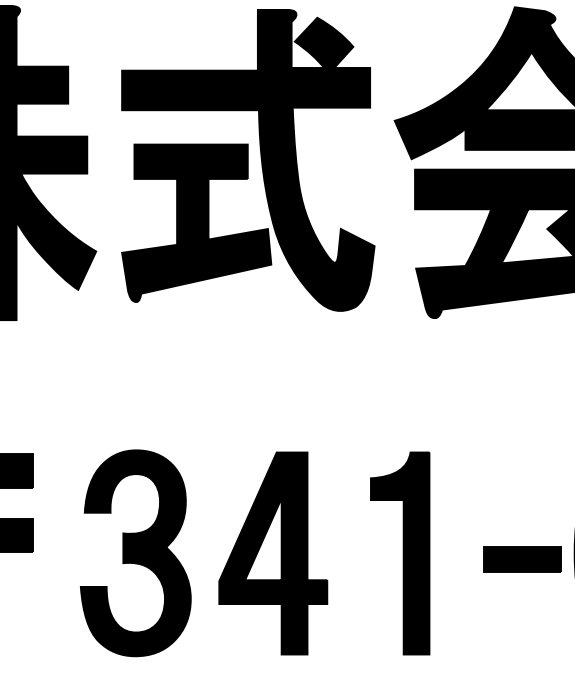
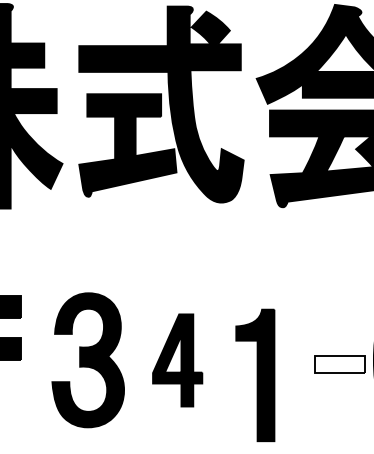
part: (272, 553) -> (177, 360), size x0.7
part: (400, 553) -> (255, 375), moved
fill: (521, 559) -> (339, 364), removed

